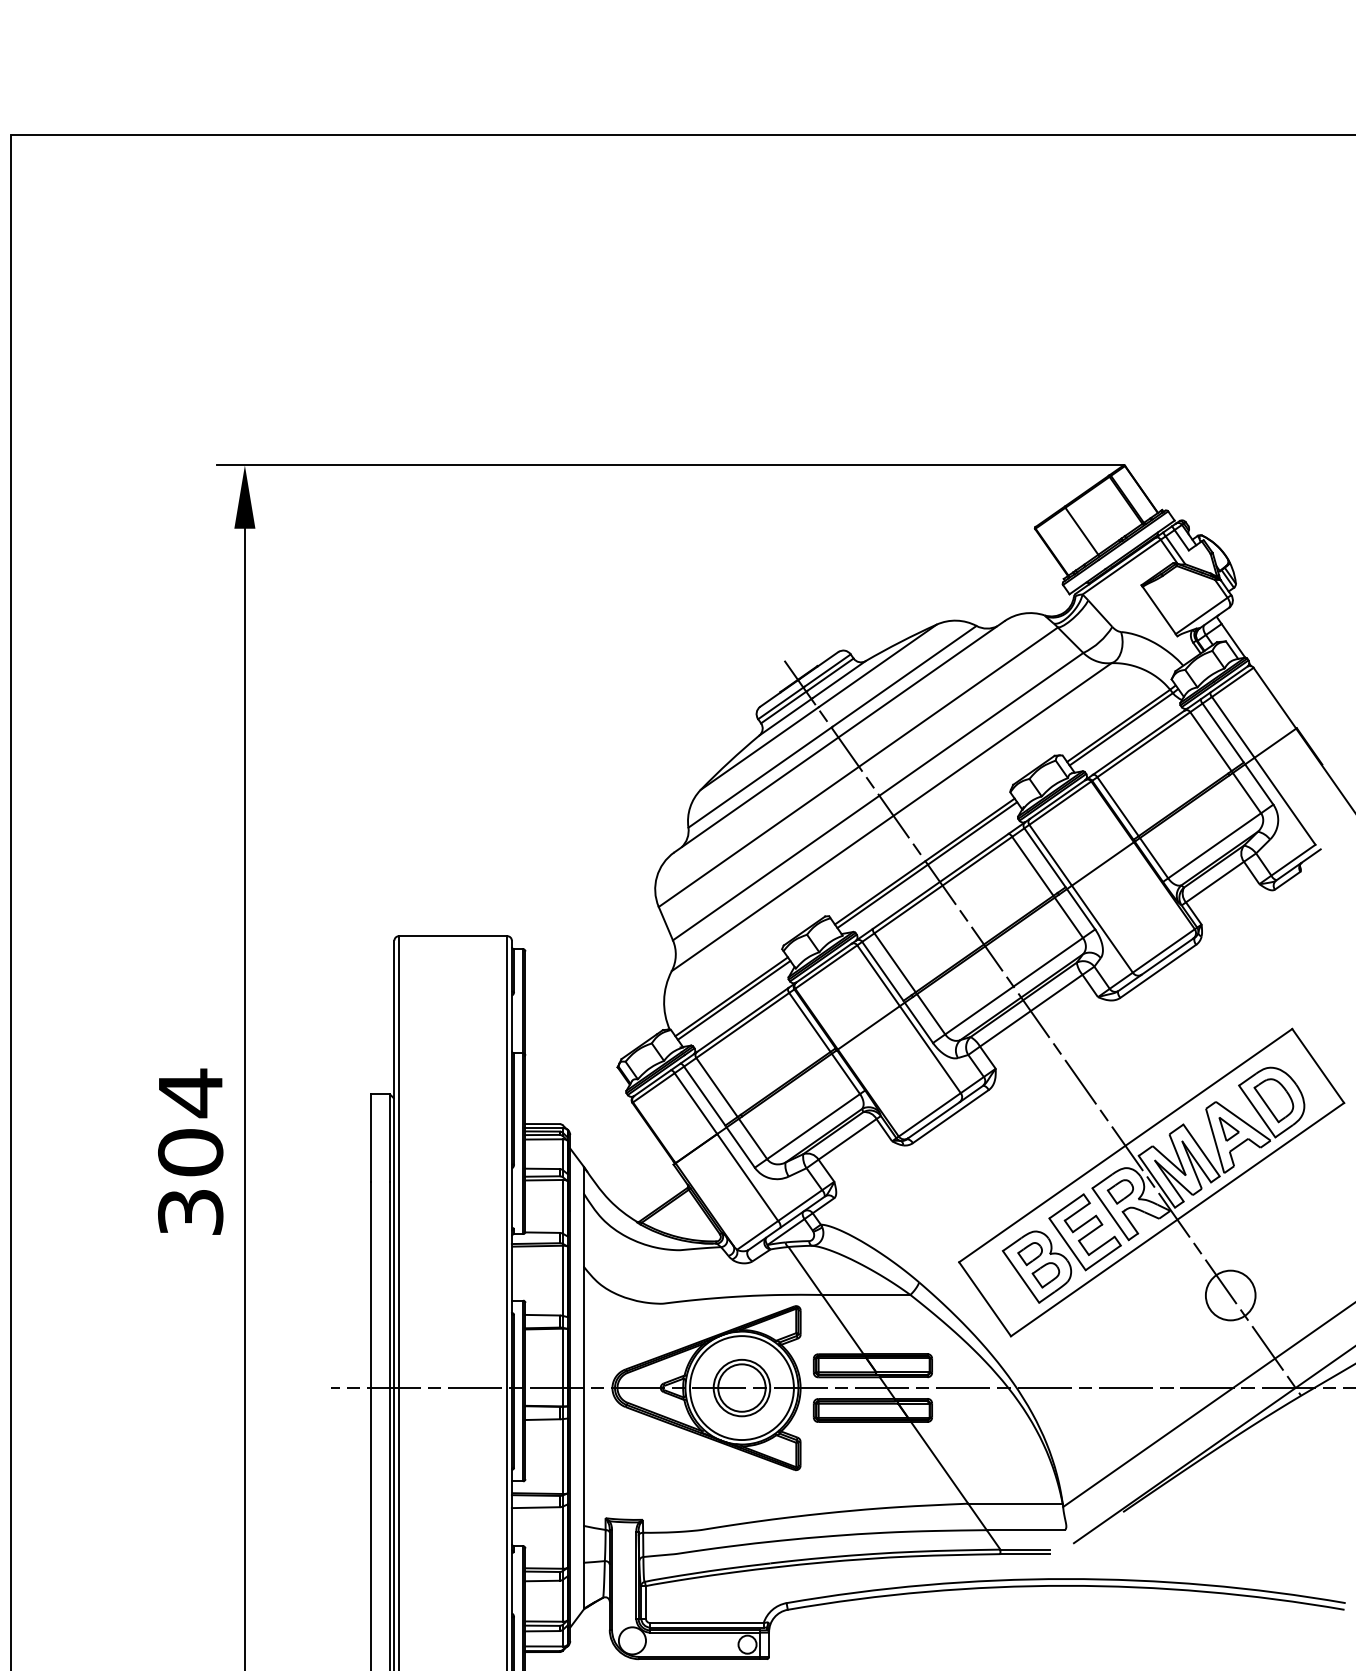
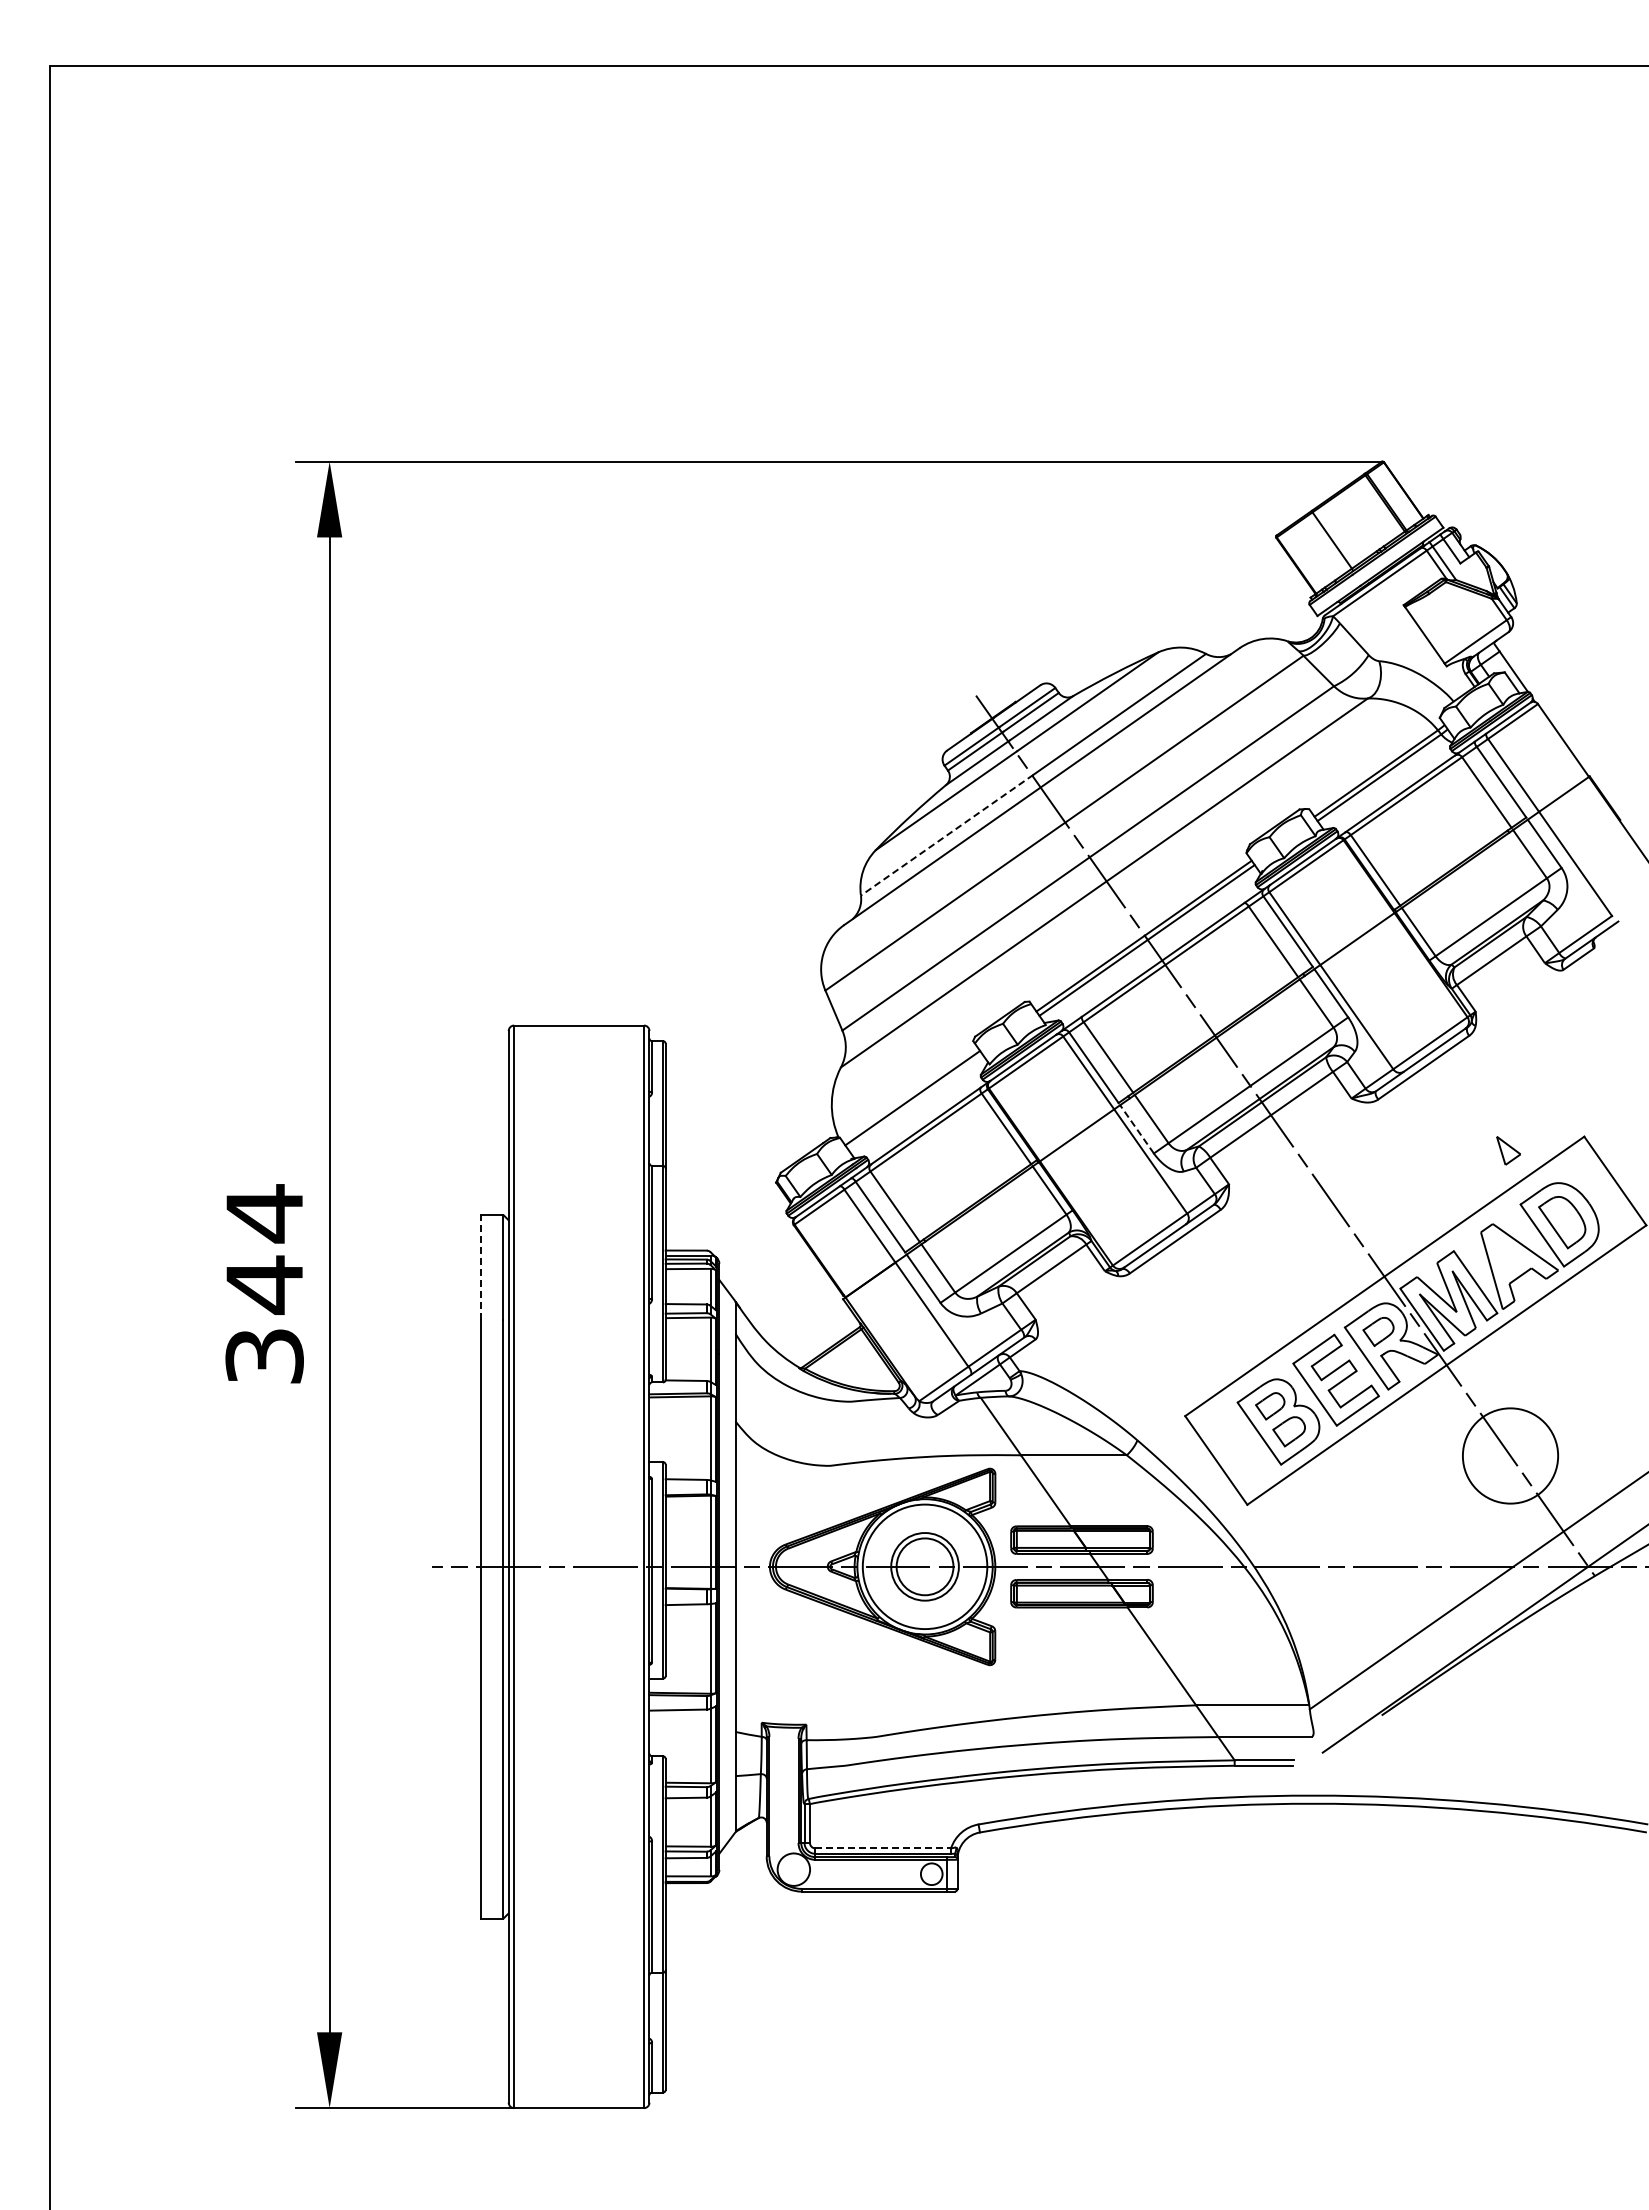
line: (759, 777) -> (946, 835), solid -> dashed
line: (733, 1000) -> (915, 1102), removed
line: (918, 1022) -> (1136, 1128), solid -> dashed
part: (1229, 1128) -> (1508, 1150), moved
line: (371, 1138) -> (481, 1267), solid -> dashed
text: (190, 1152) -> (264, 1284), 304 -> 344
circle: (1230, 1295) -> (1510, 1455), size x1.6
line: (707, 1623) -> (883, 1848), solid -> dashed

